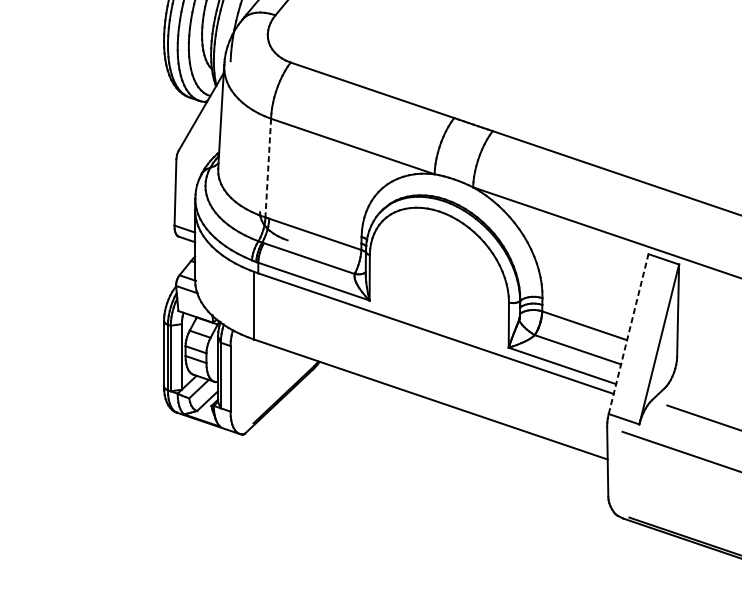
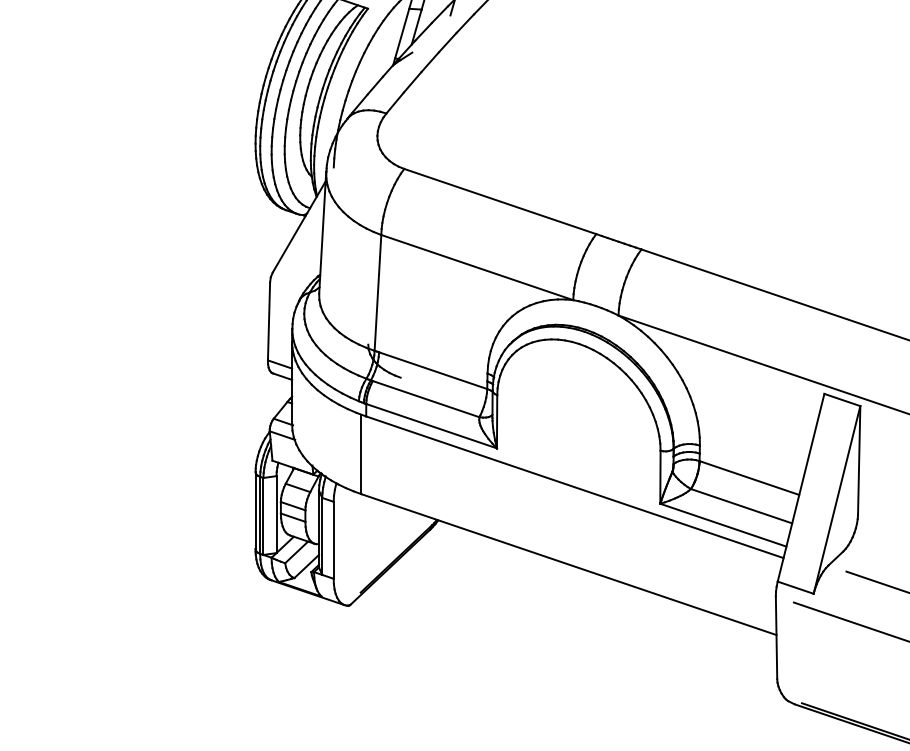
line: (267, 168) -> (377, 293), dashed -> solid
line: (628, 333) -> (801, 487), dashed -> solid

